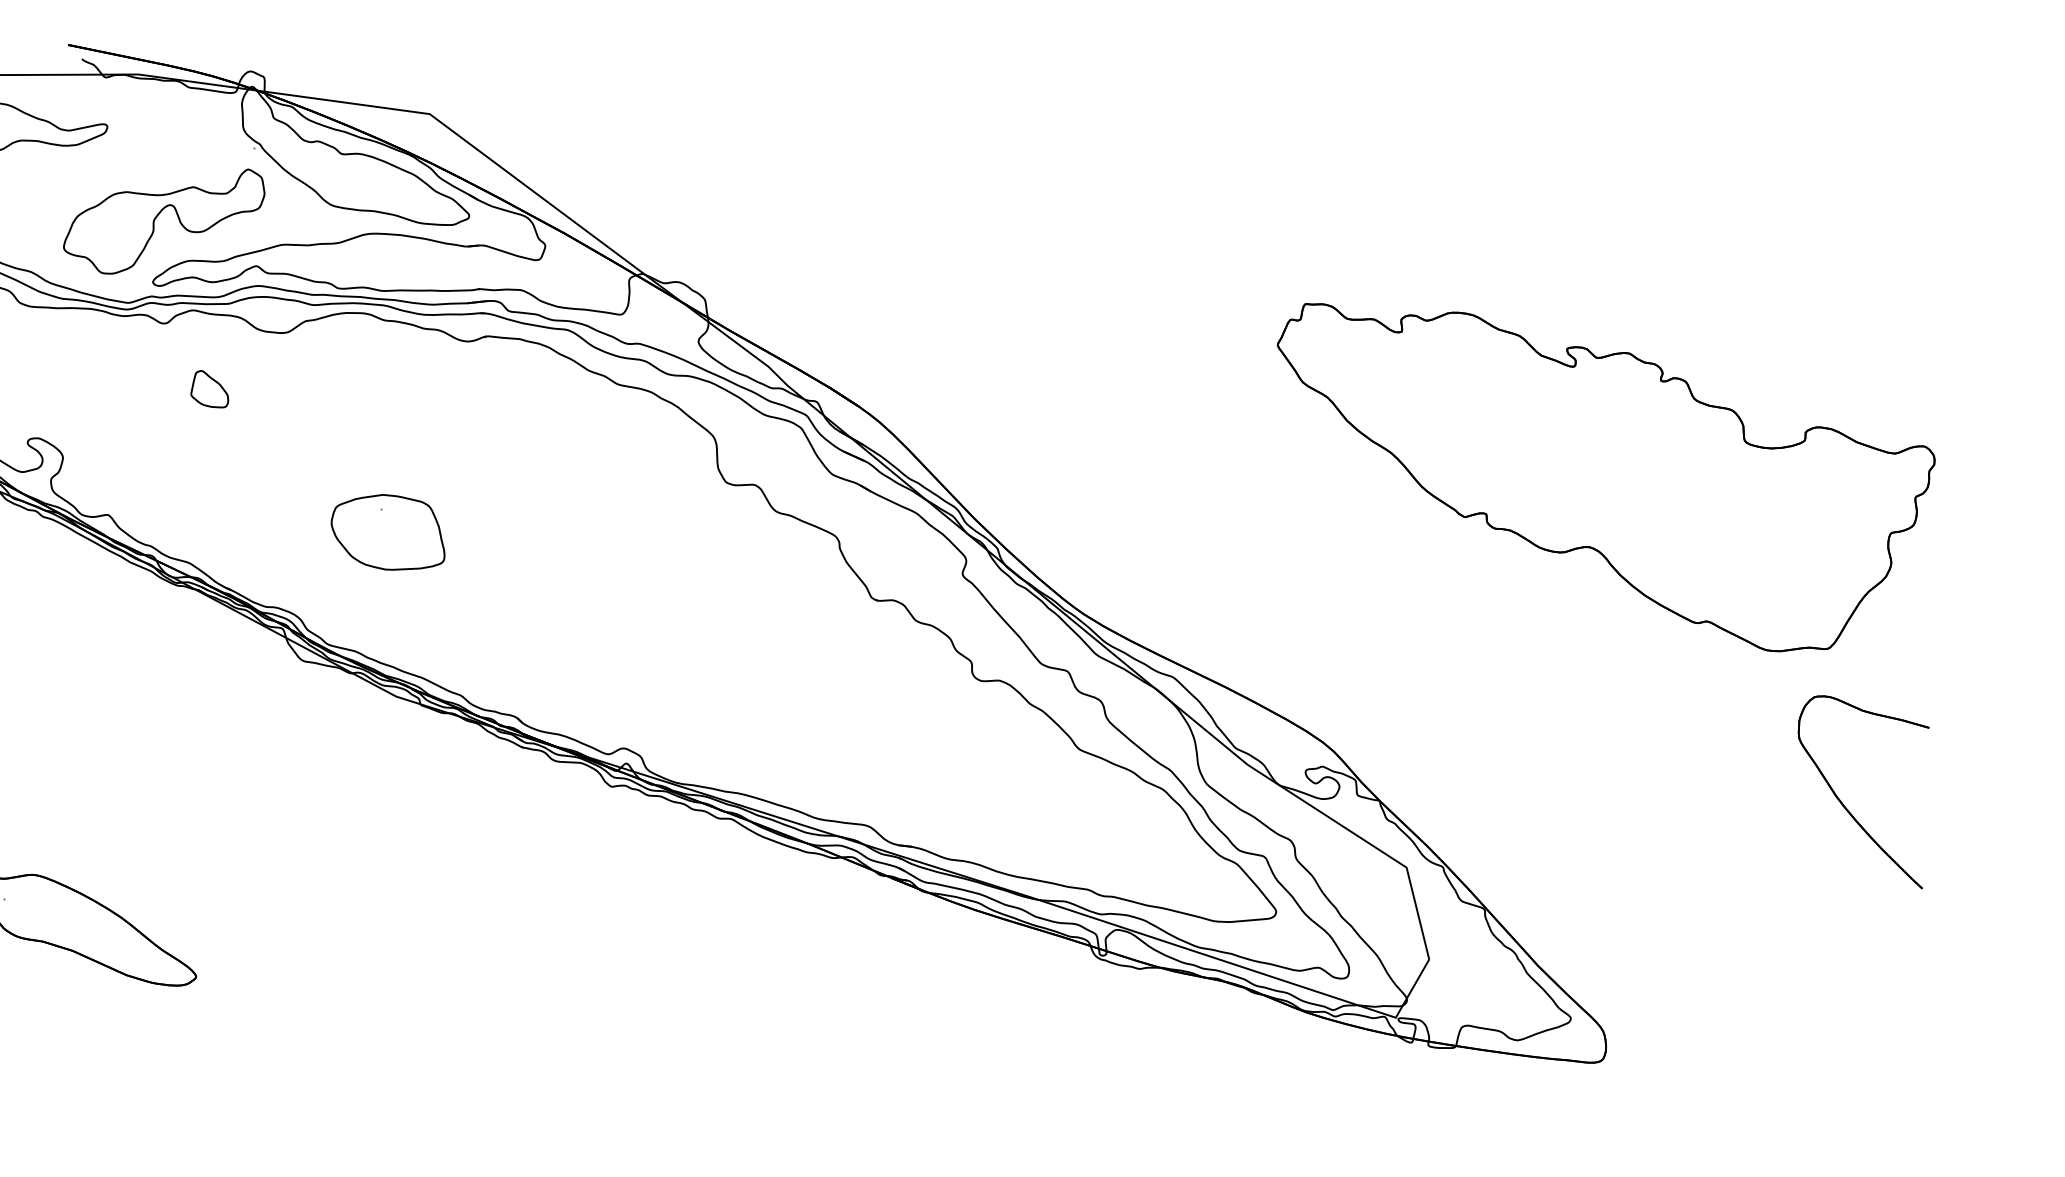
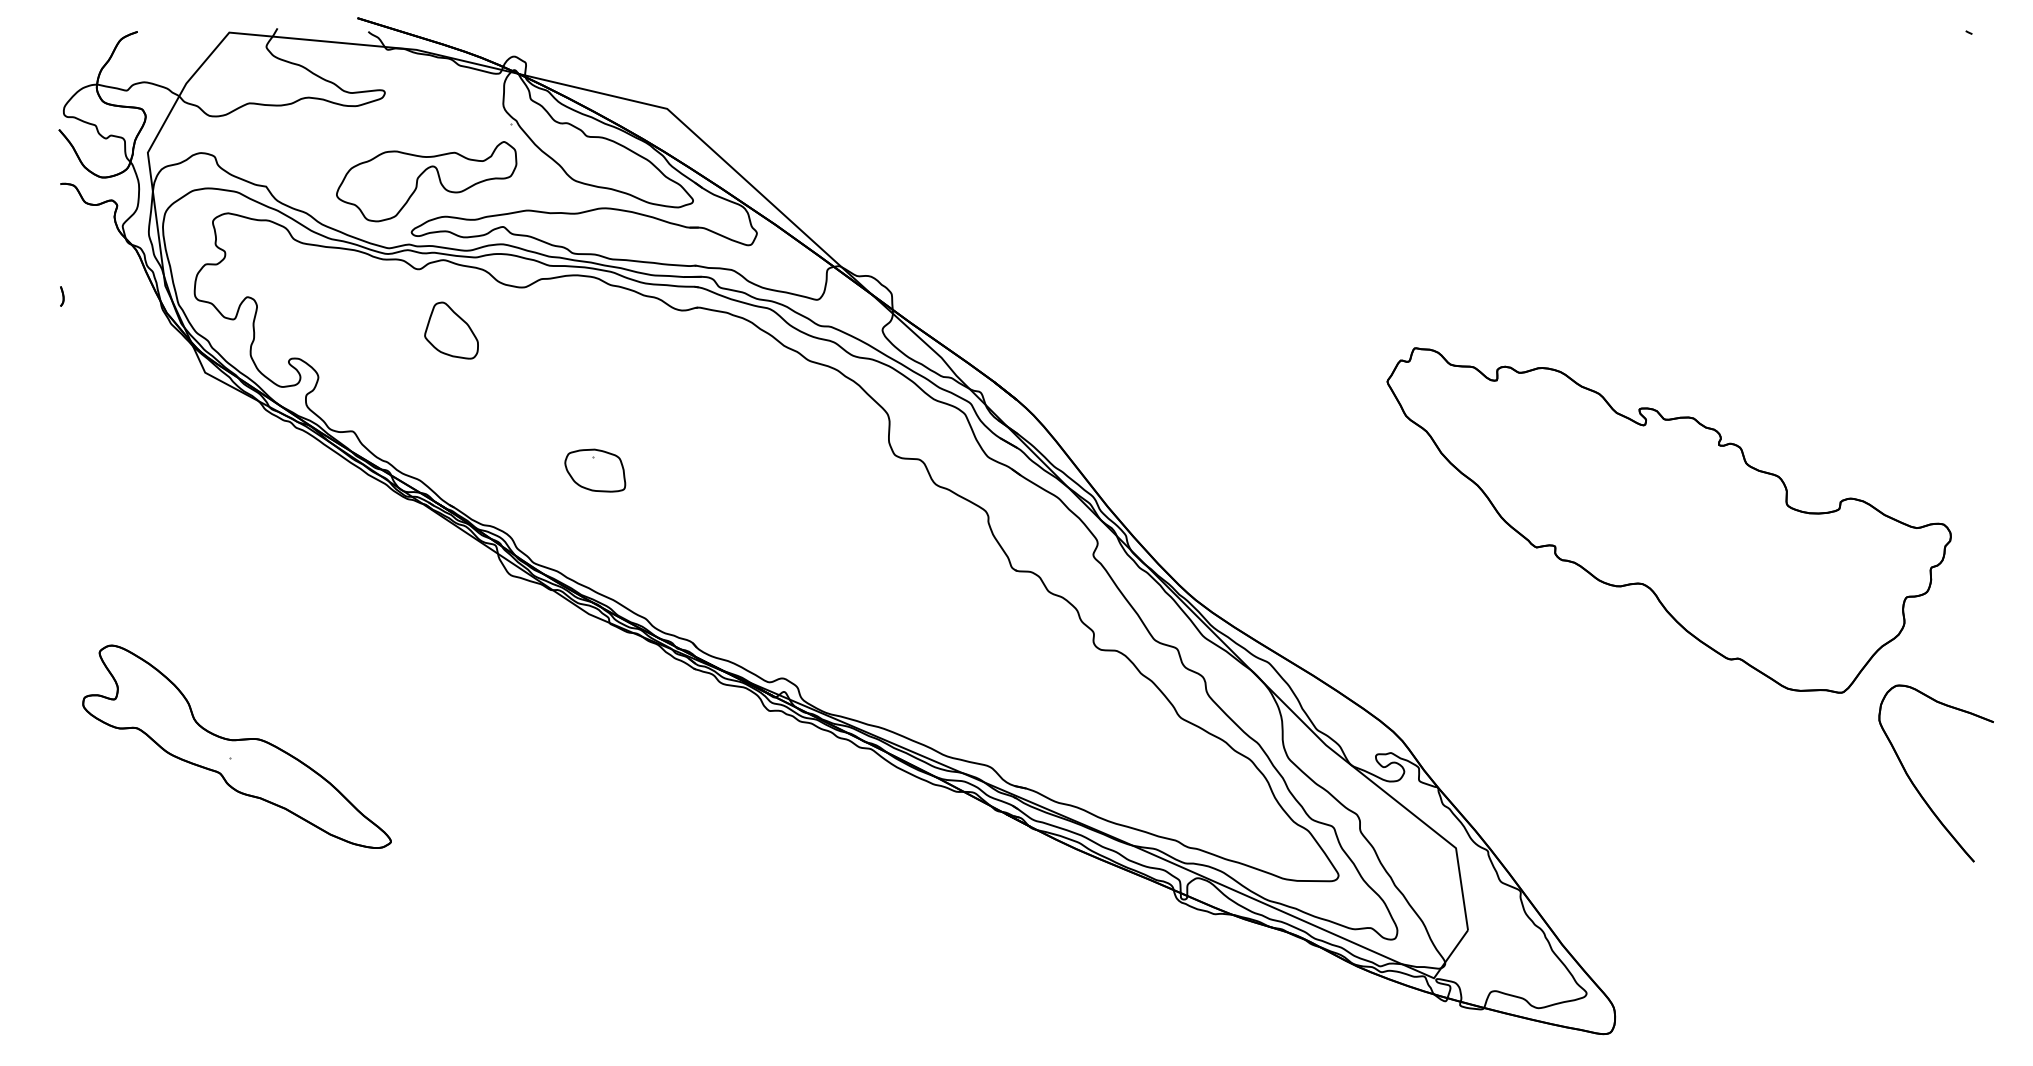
part: (208, 389) -> (451, 330), size x1.67
part: (387, 532) -> (595, 470), size x0.62
part: (1847, 808) -> (1915, 785), moved

